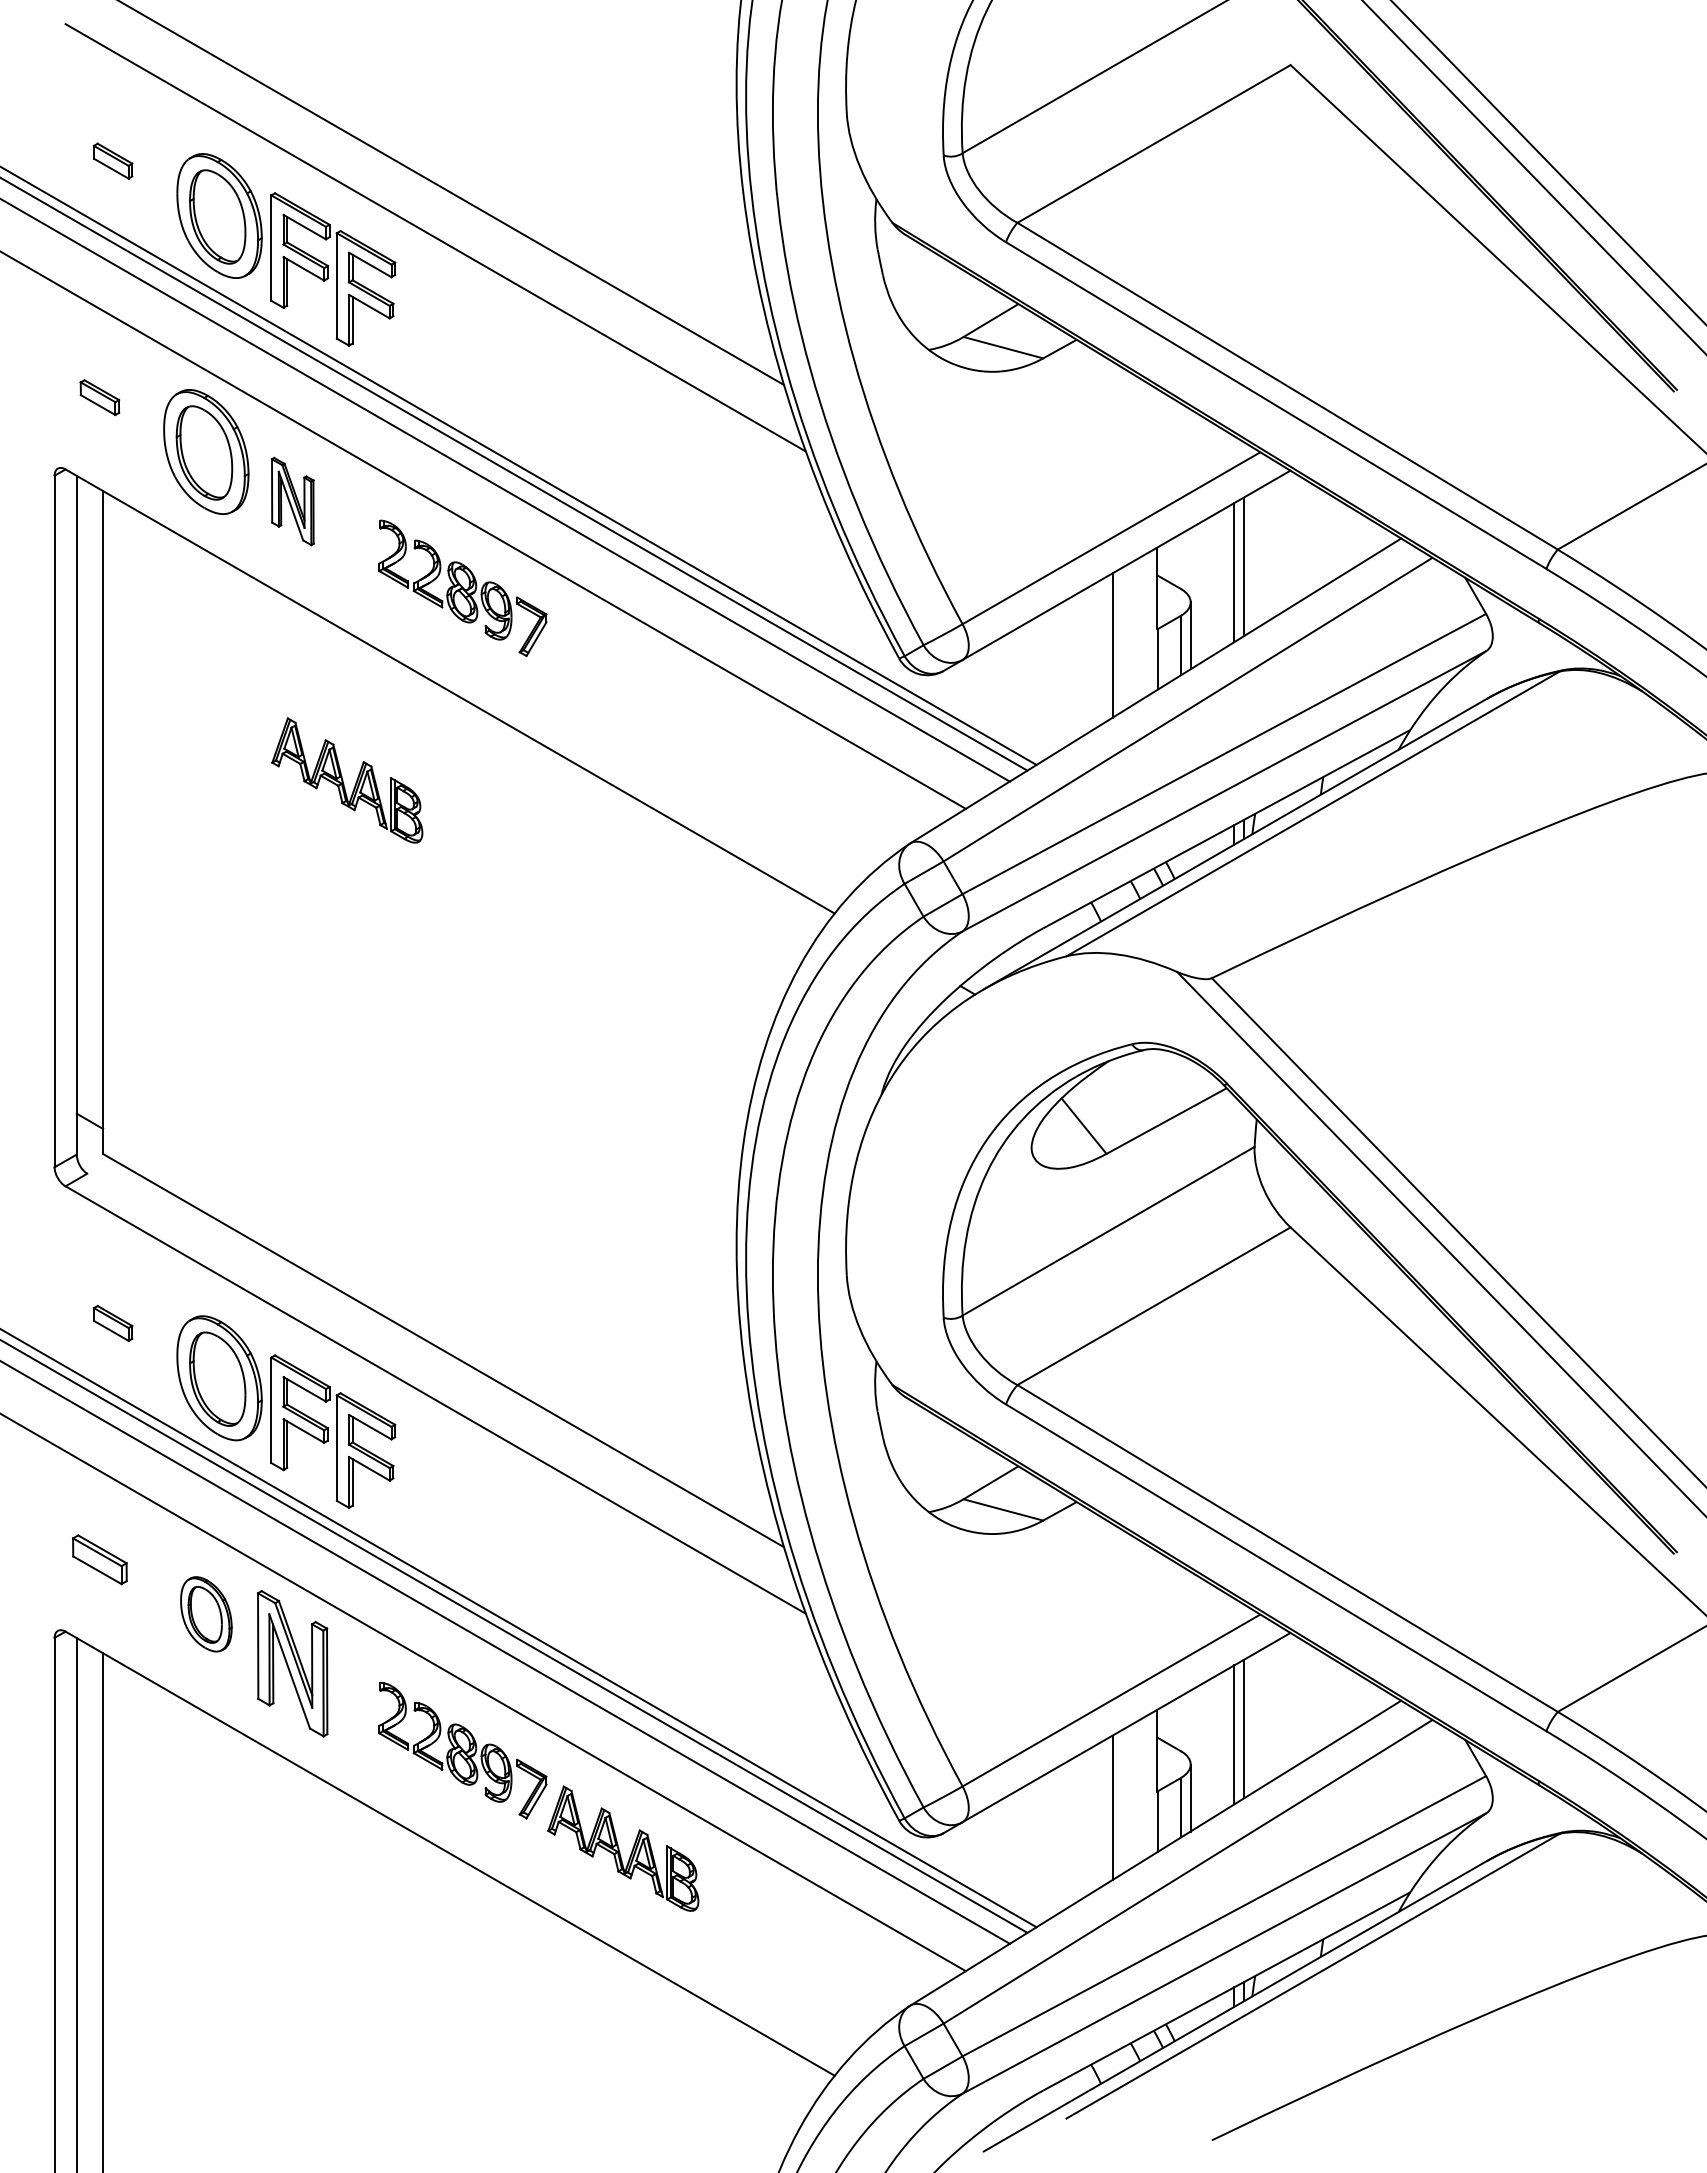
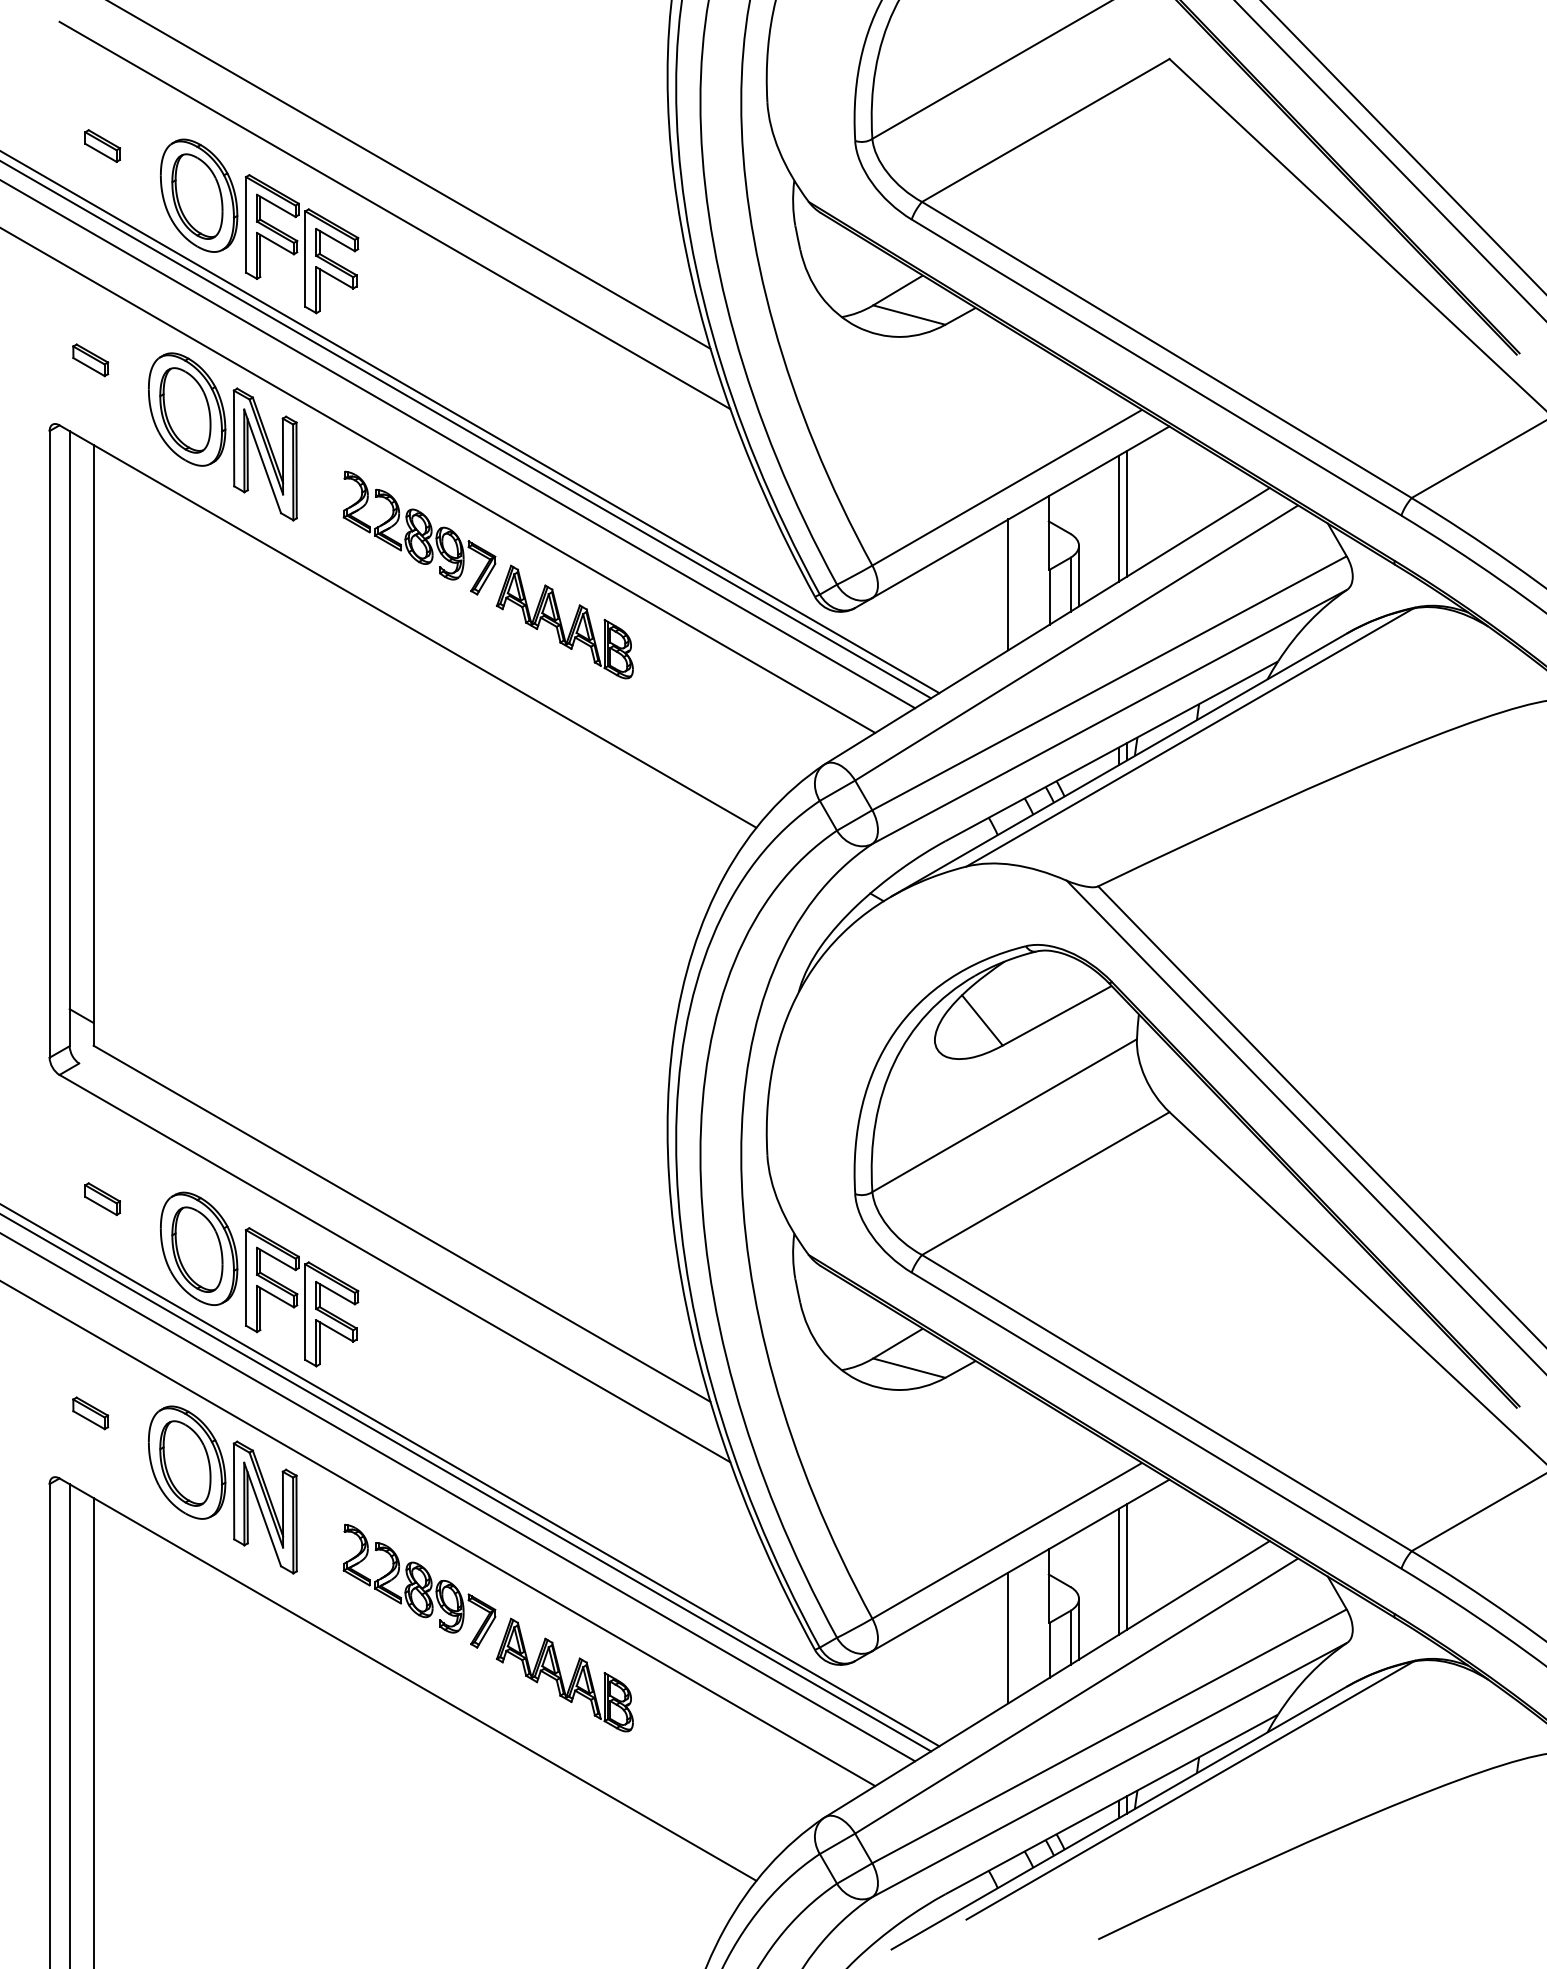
part: (292, 501) -> (265, 454), size x1.67
part: (347, 780) -> (565, 622), moved
part: (99, 1559) -> (90, 1413), size x0.71
part: (206, 1614) -> (187, 1462), size x1.67

